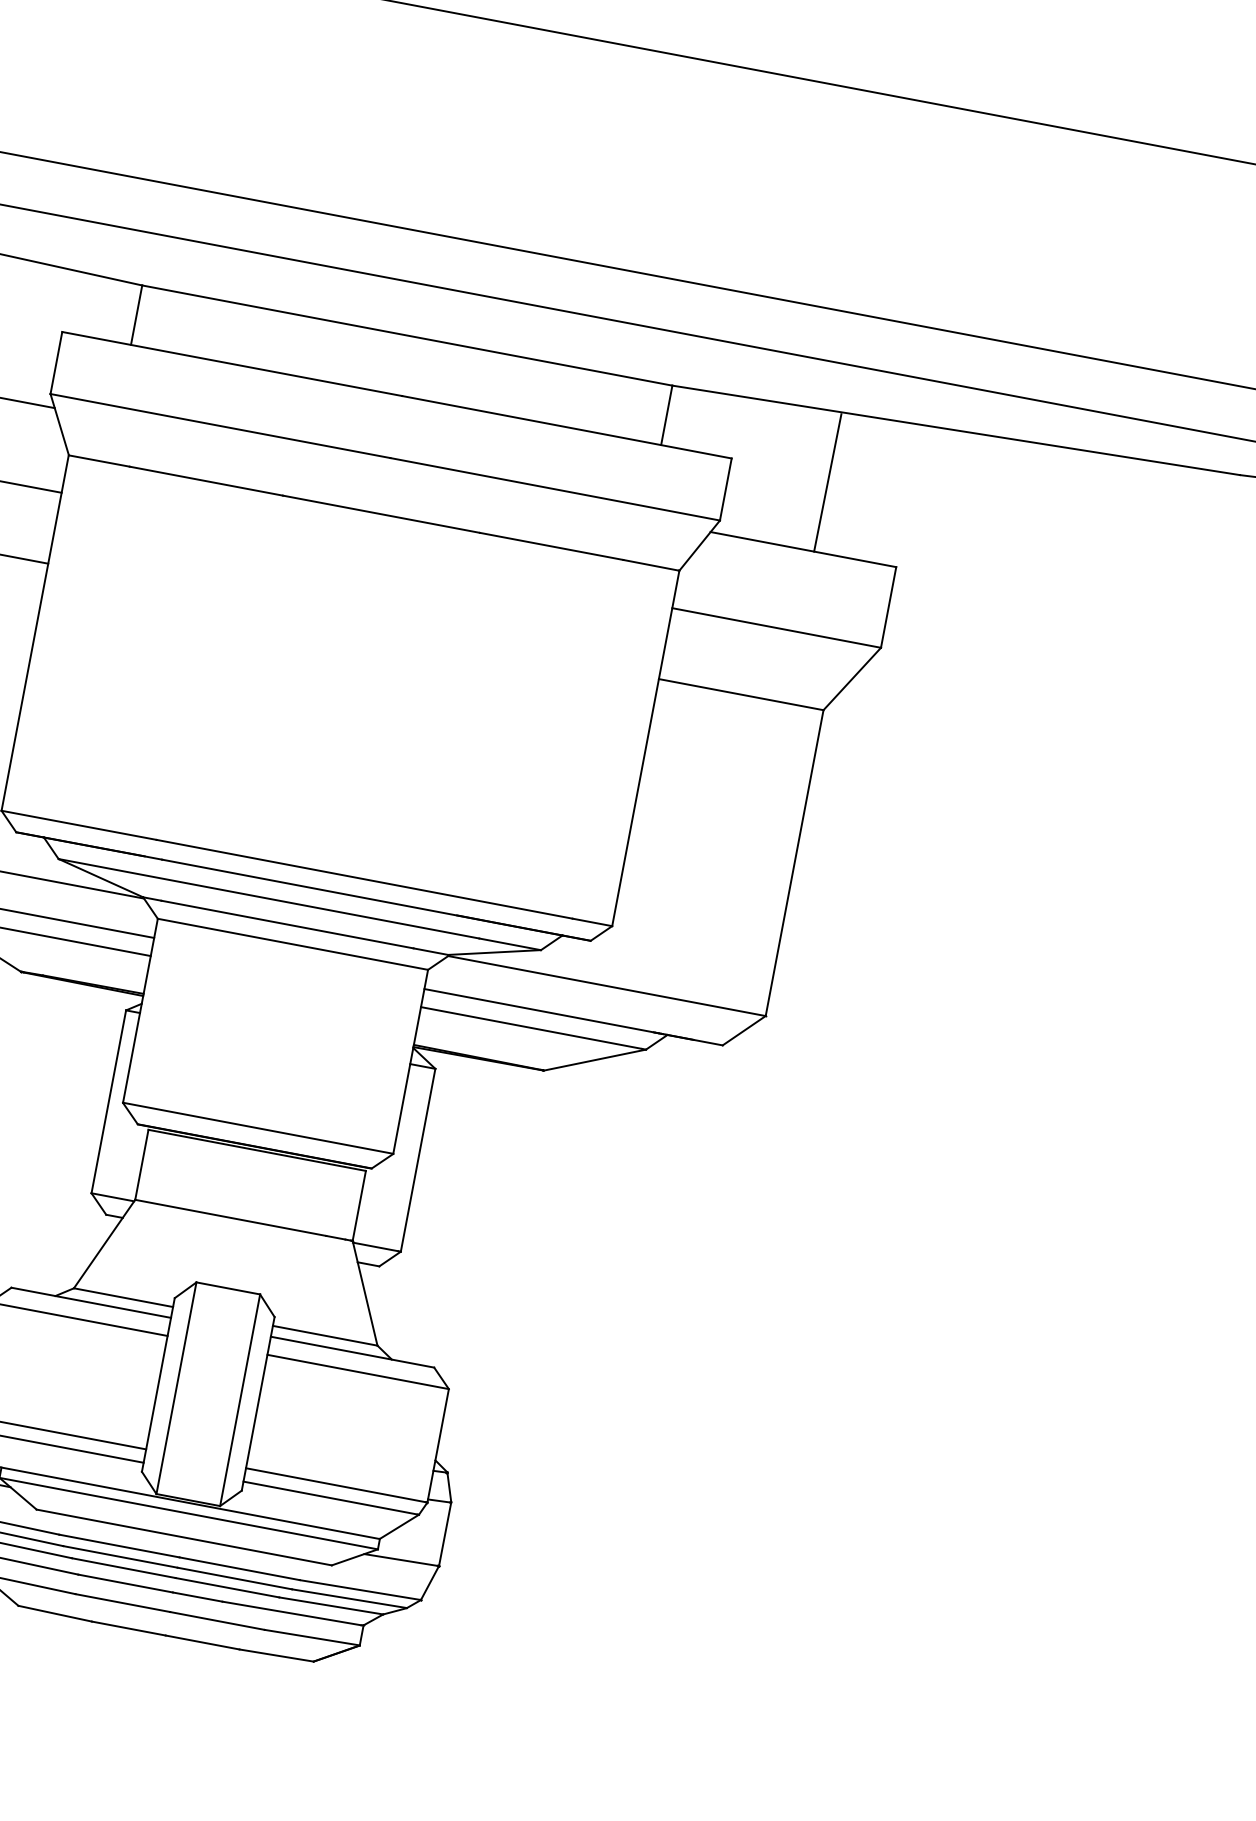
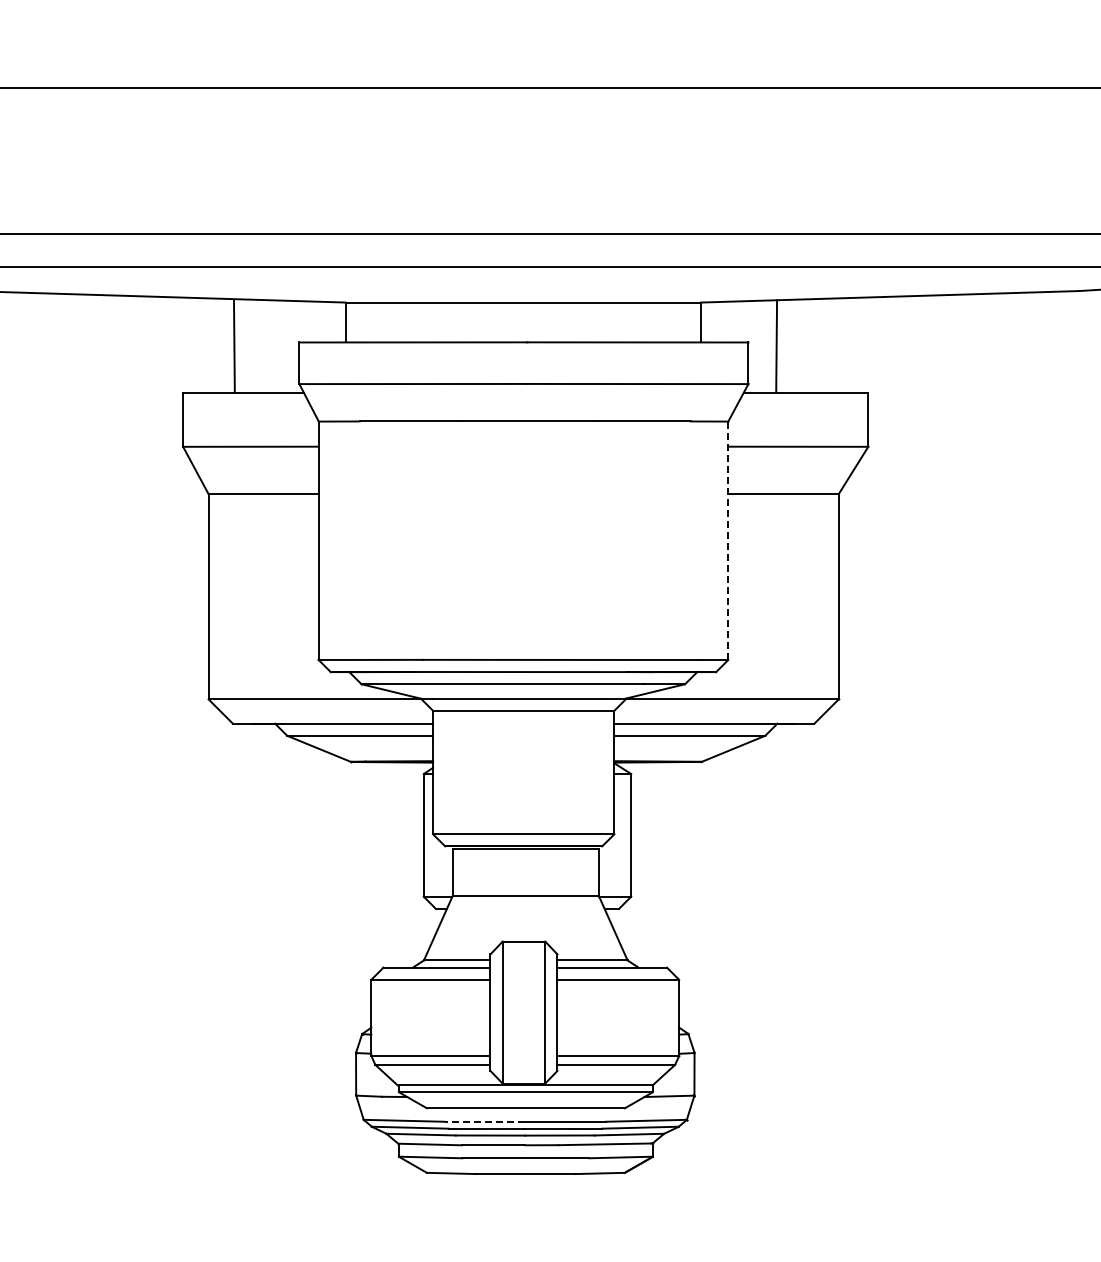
line: (827, 482) -> (776, 346), moved
line: (646, 748) -> (728, 540), solid -> dashed
line: (118, 1545) -> (484, 1121), solid -> dashed

